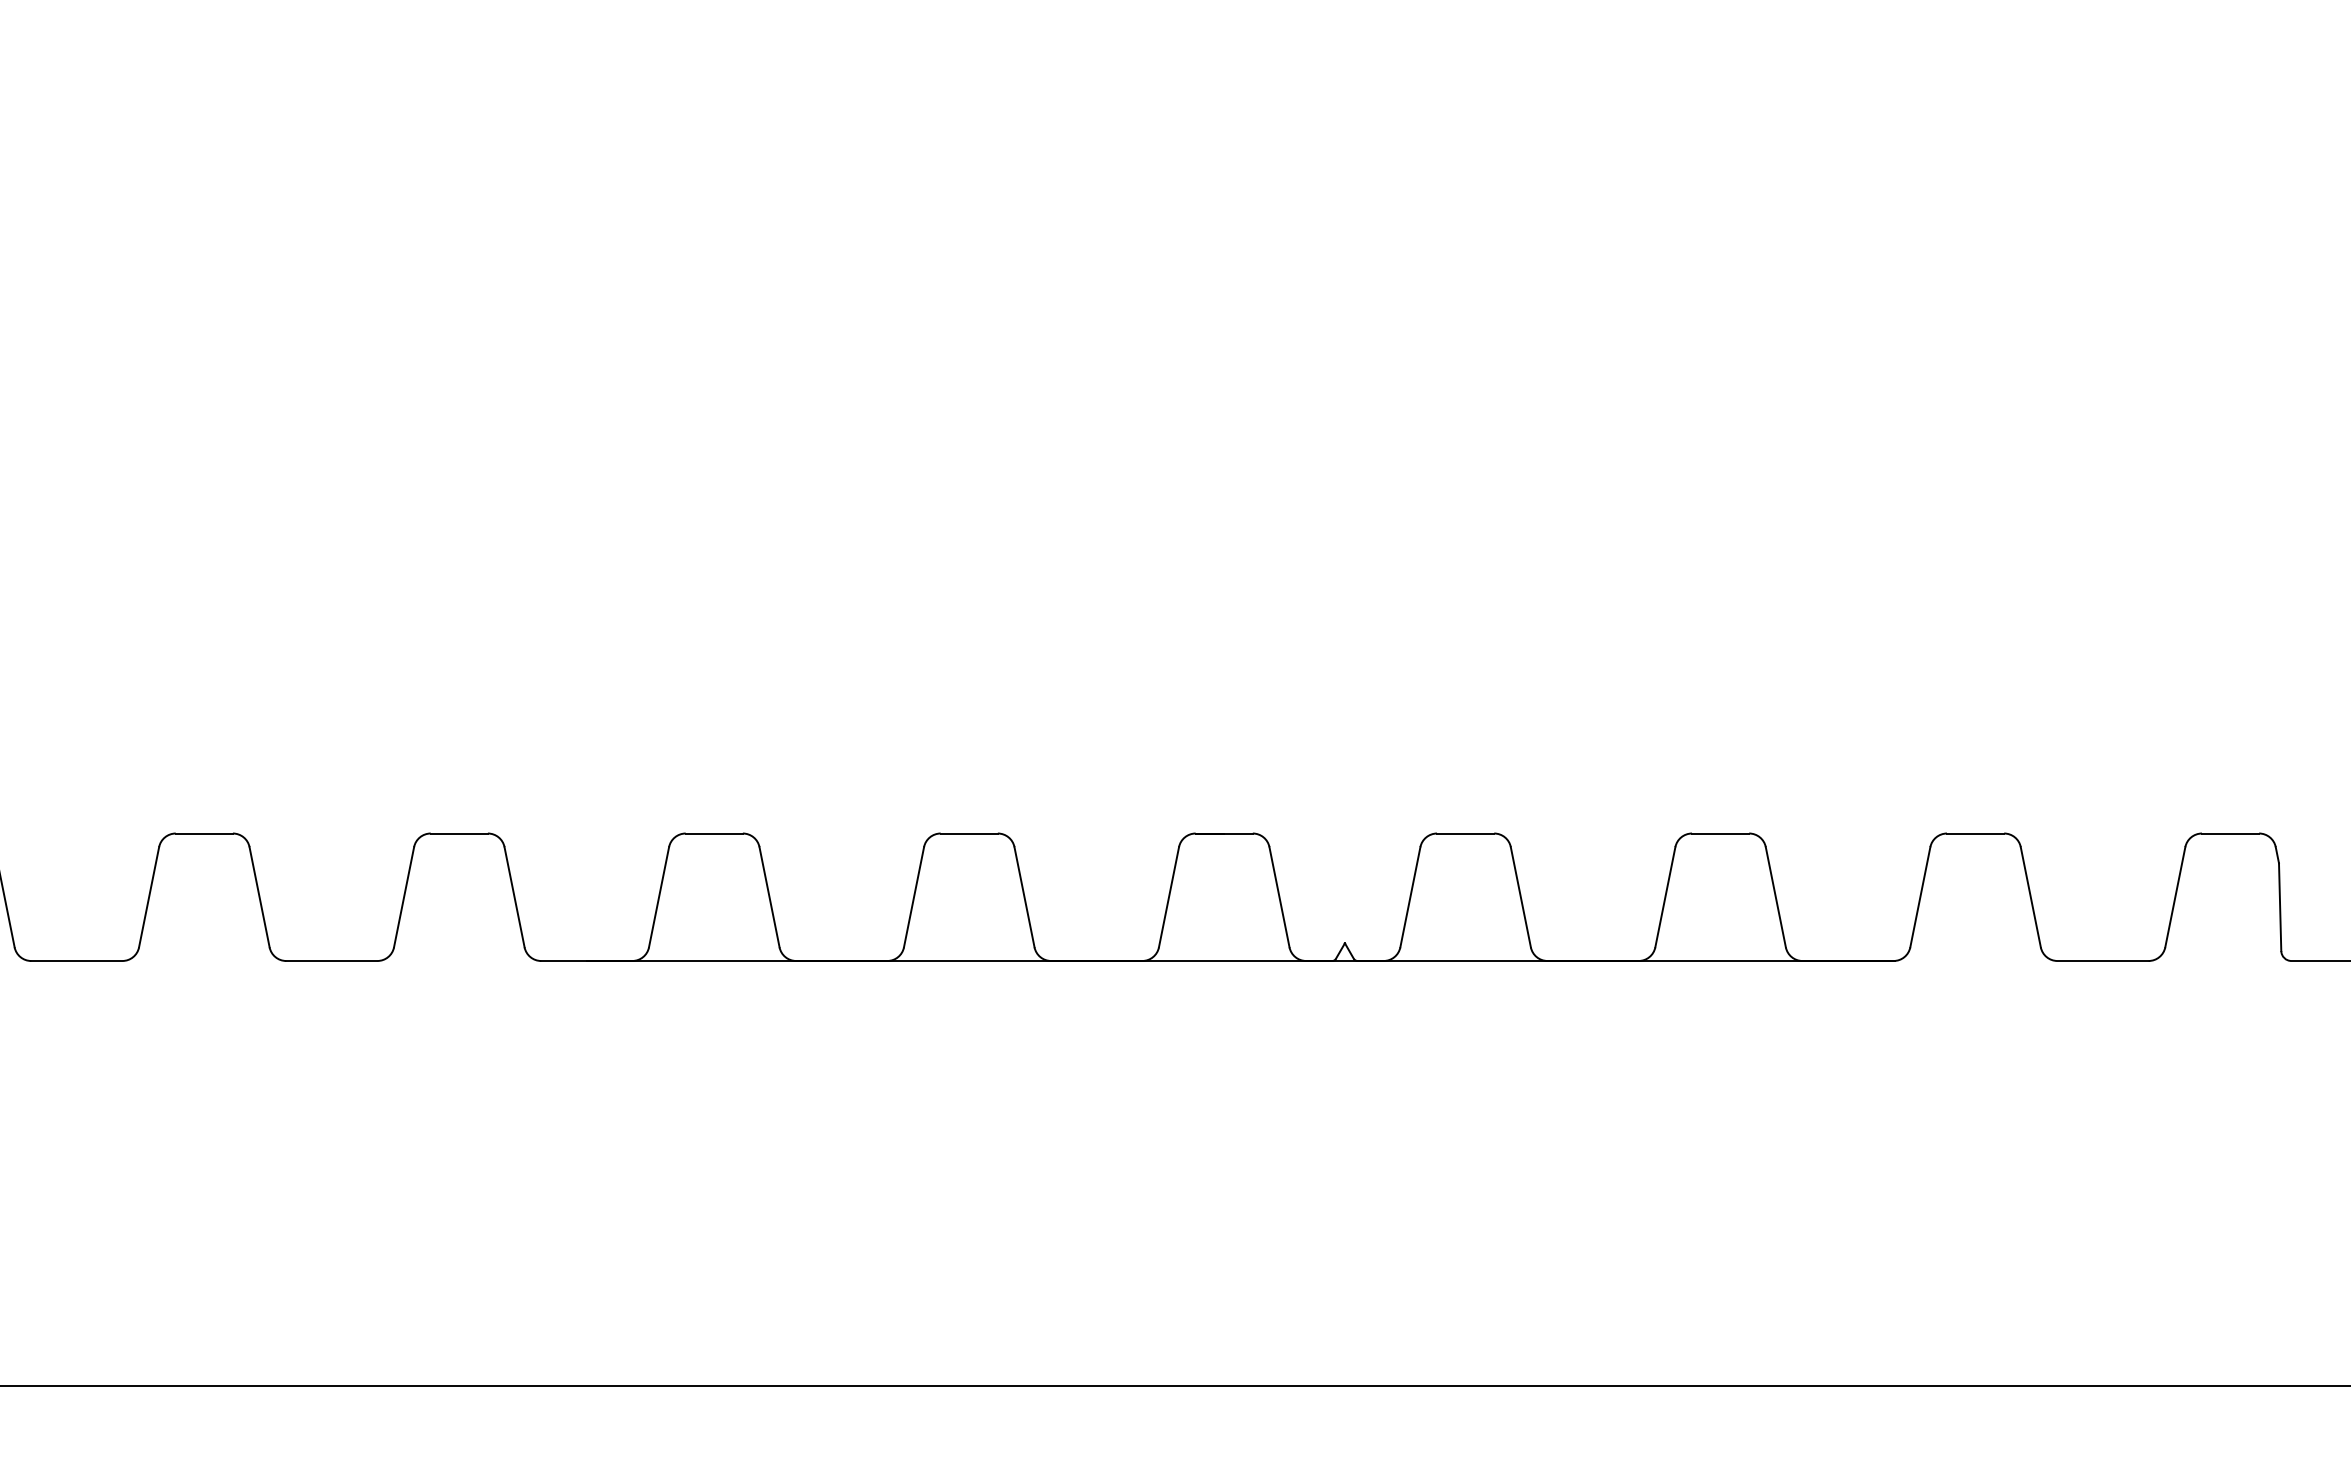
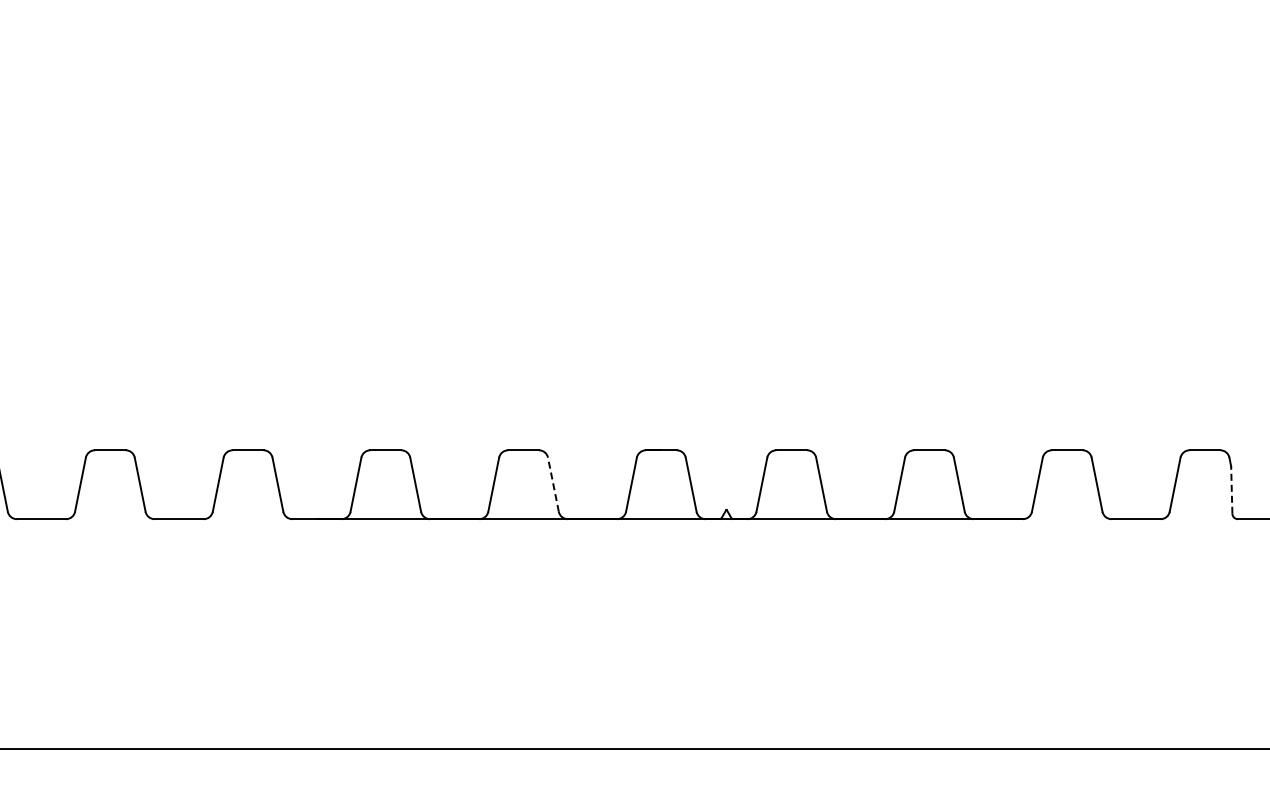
line: (1024, 896) -> (553, 484), solid -> dashed
line: (2279, 907) -> (1231, 490), solid -> dashed

